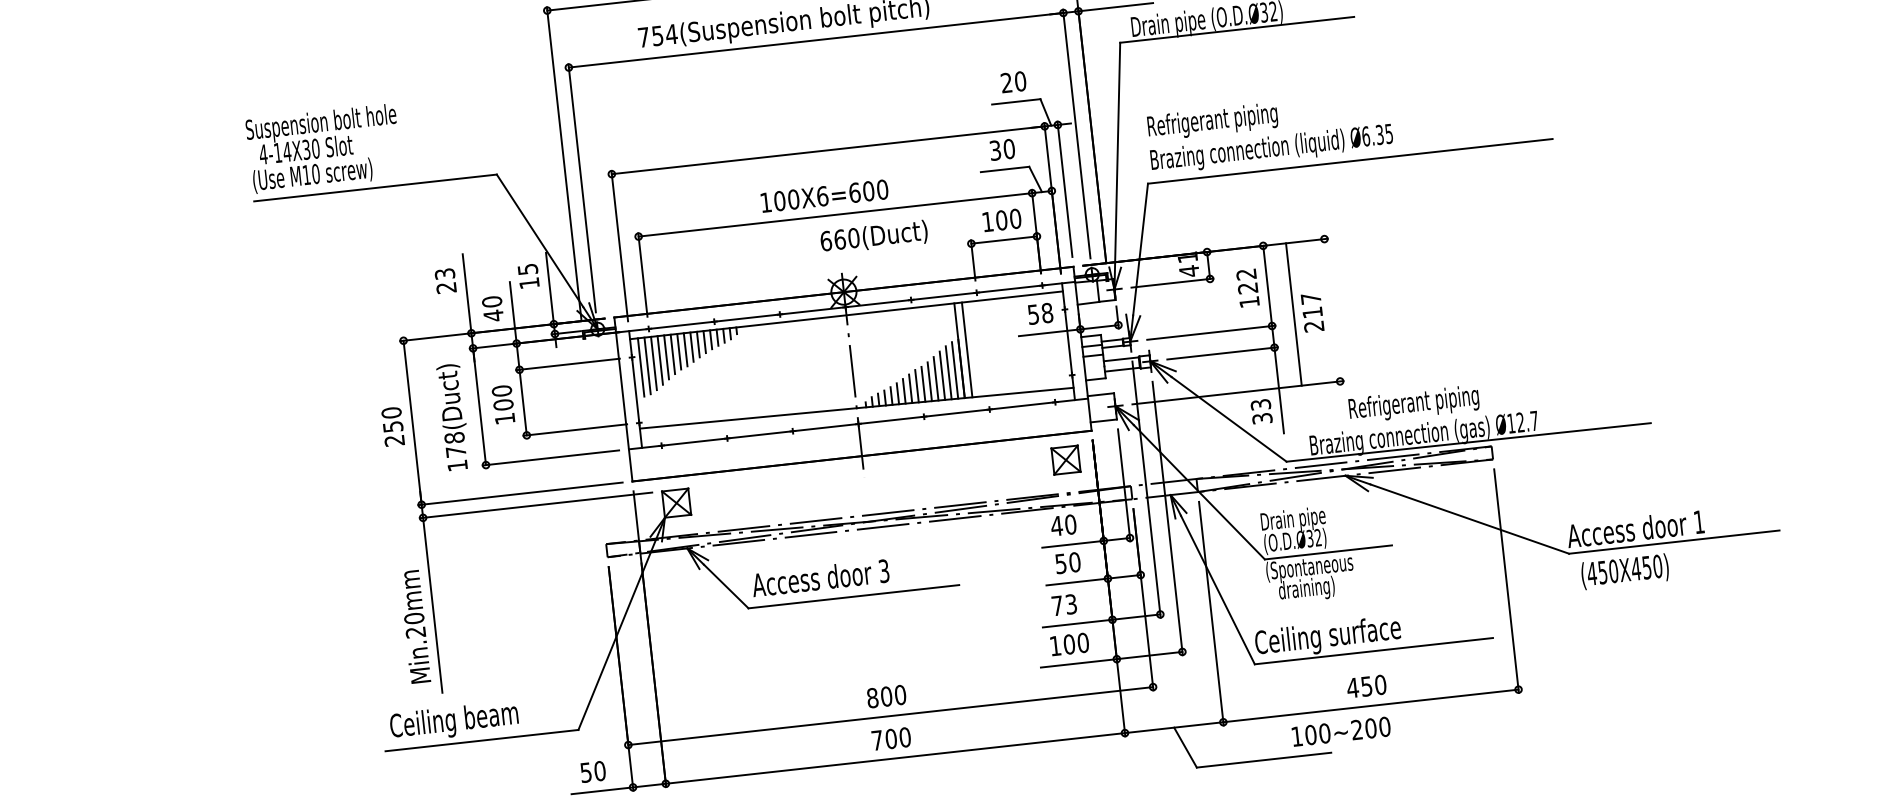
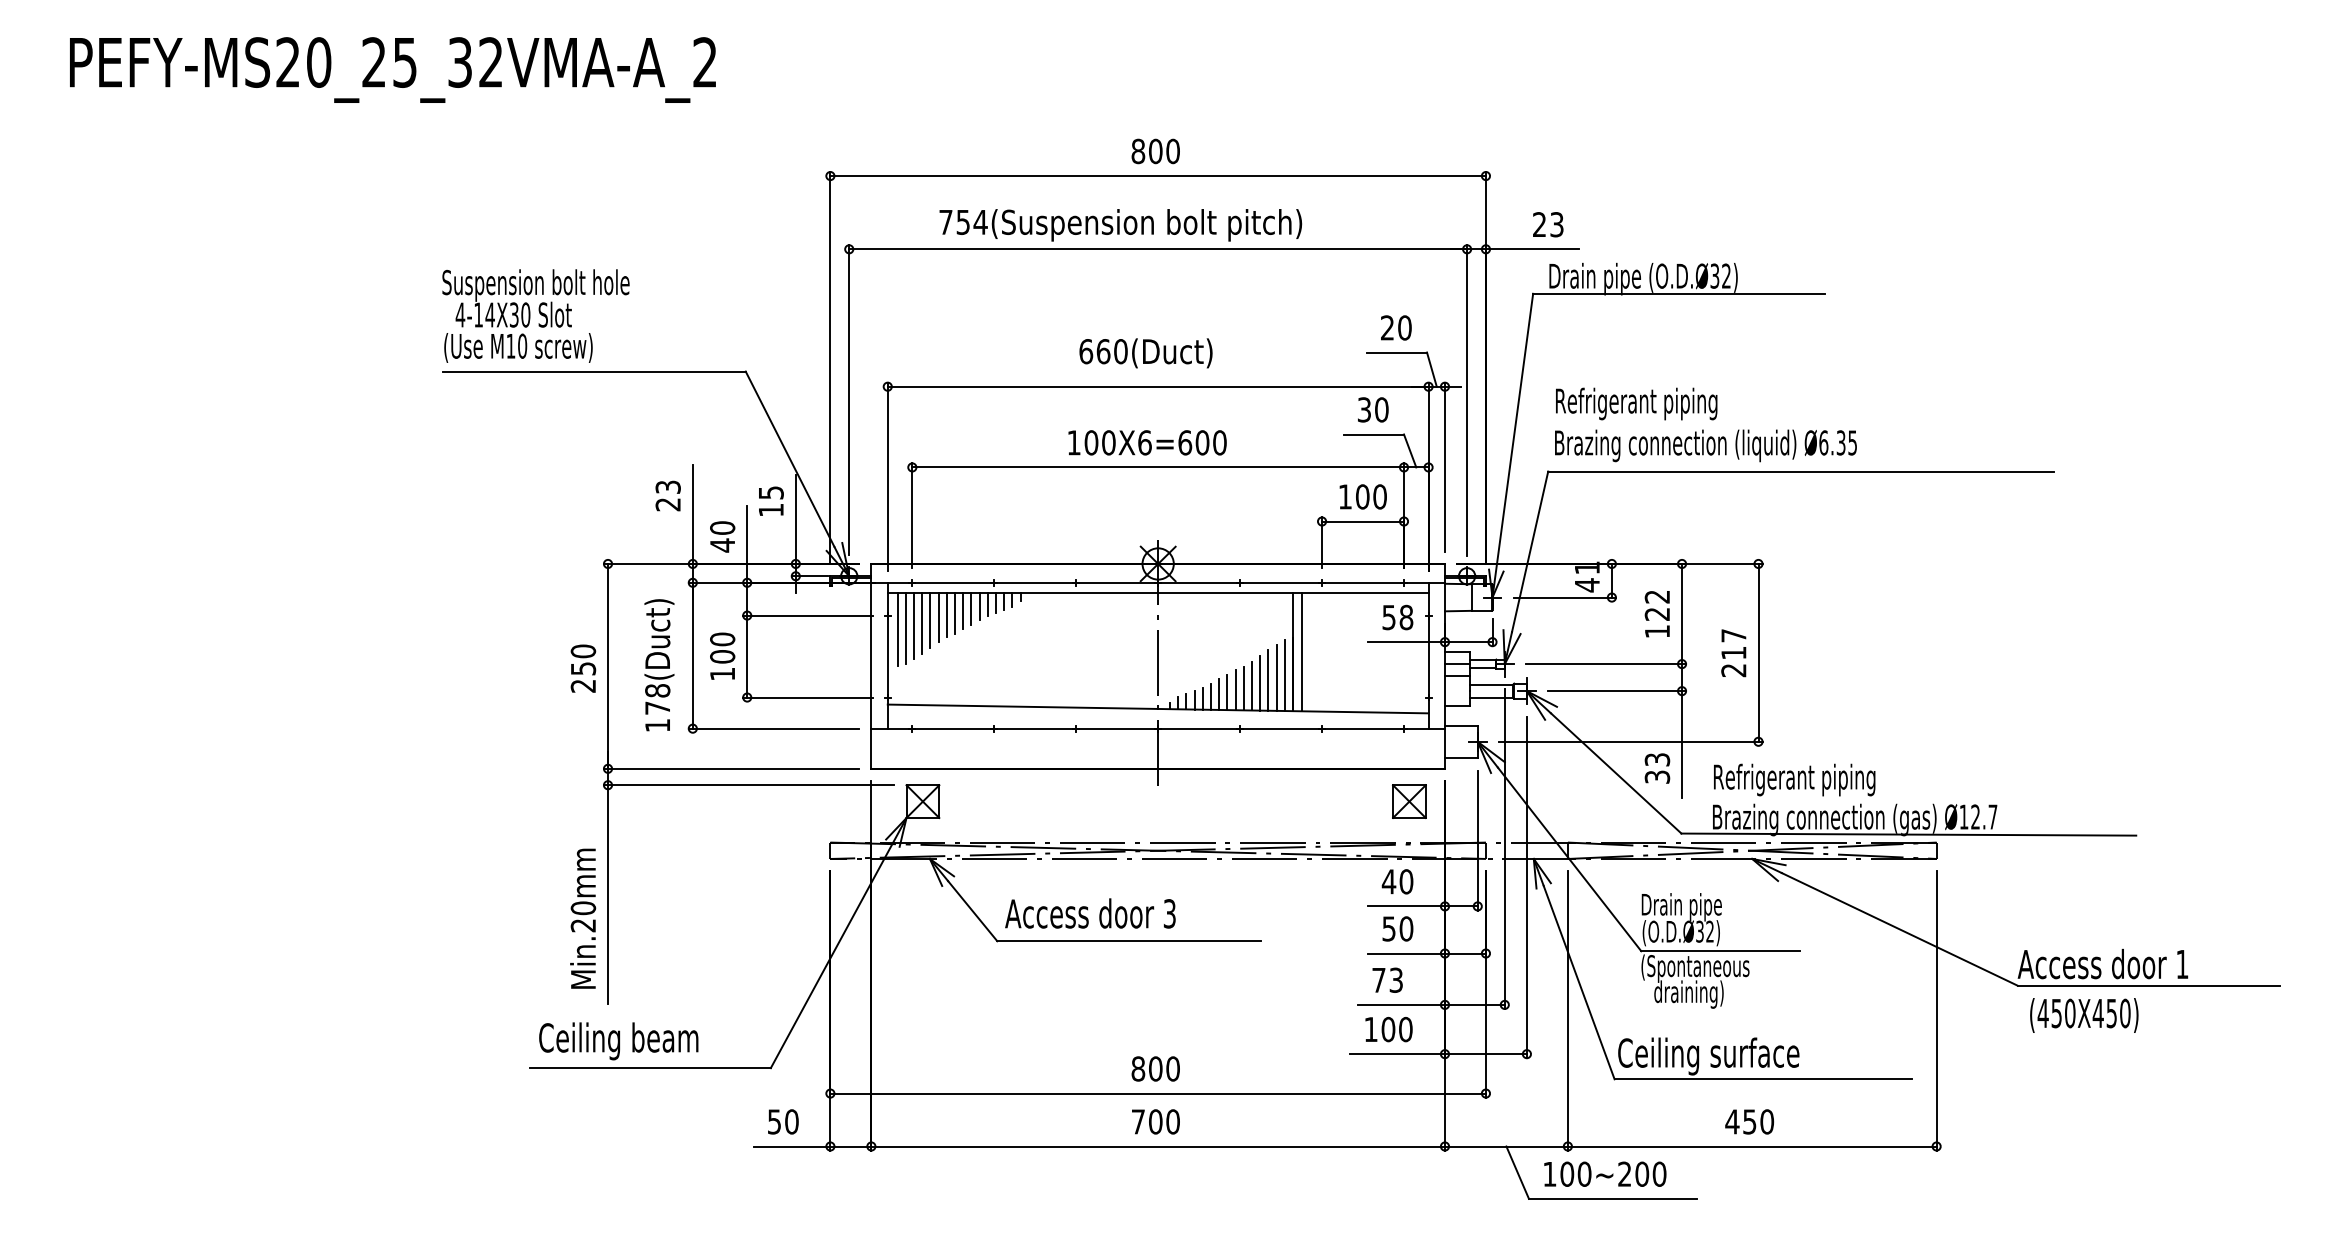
text: (873, 237) -> (1145, 353), moved
line: (1293, 314) -> (1758, 652), moved
text: (1413, 403) -> (1794, 779), moved
text: (1341, 731) -> (1605, 1173), moved

